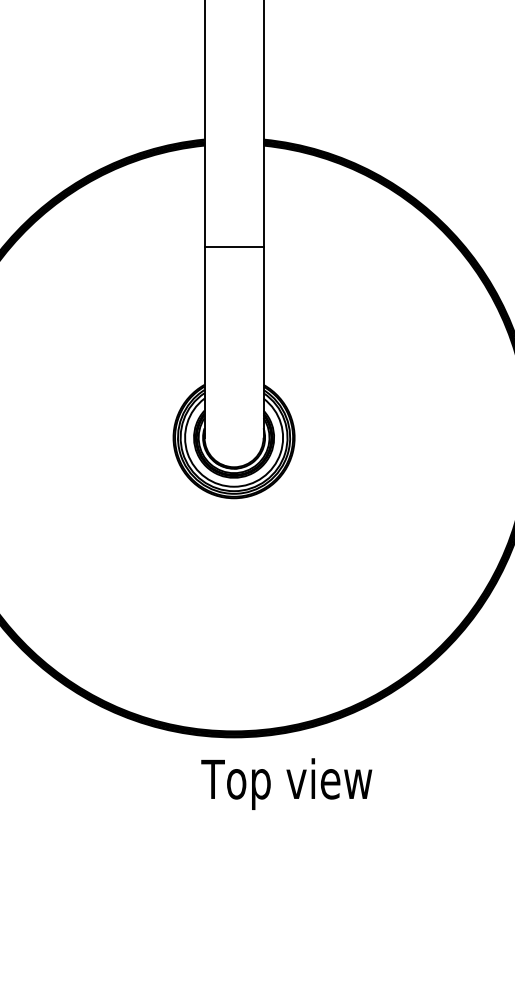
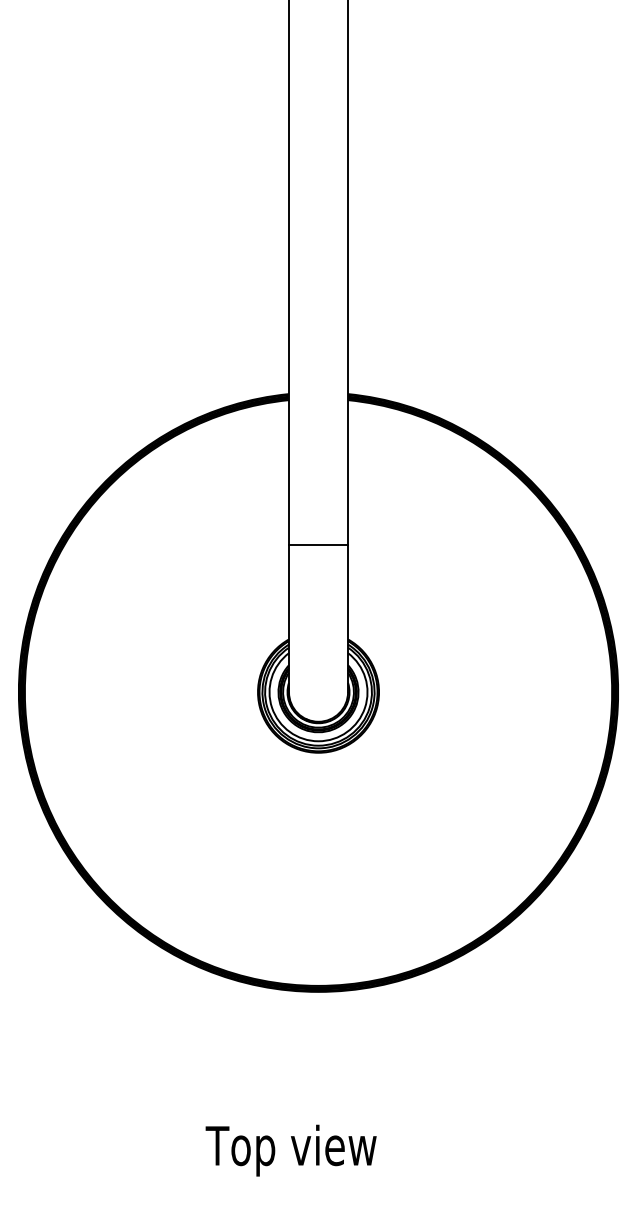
line: (234, 246) -> (318, 544), moved
text: (286, 783) -> (290, 1150), moved

